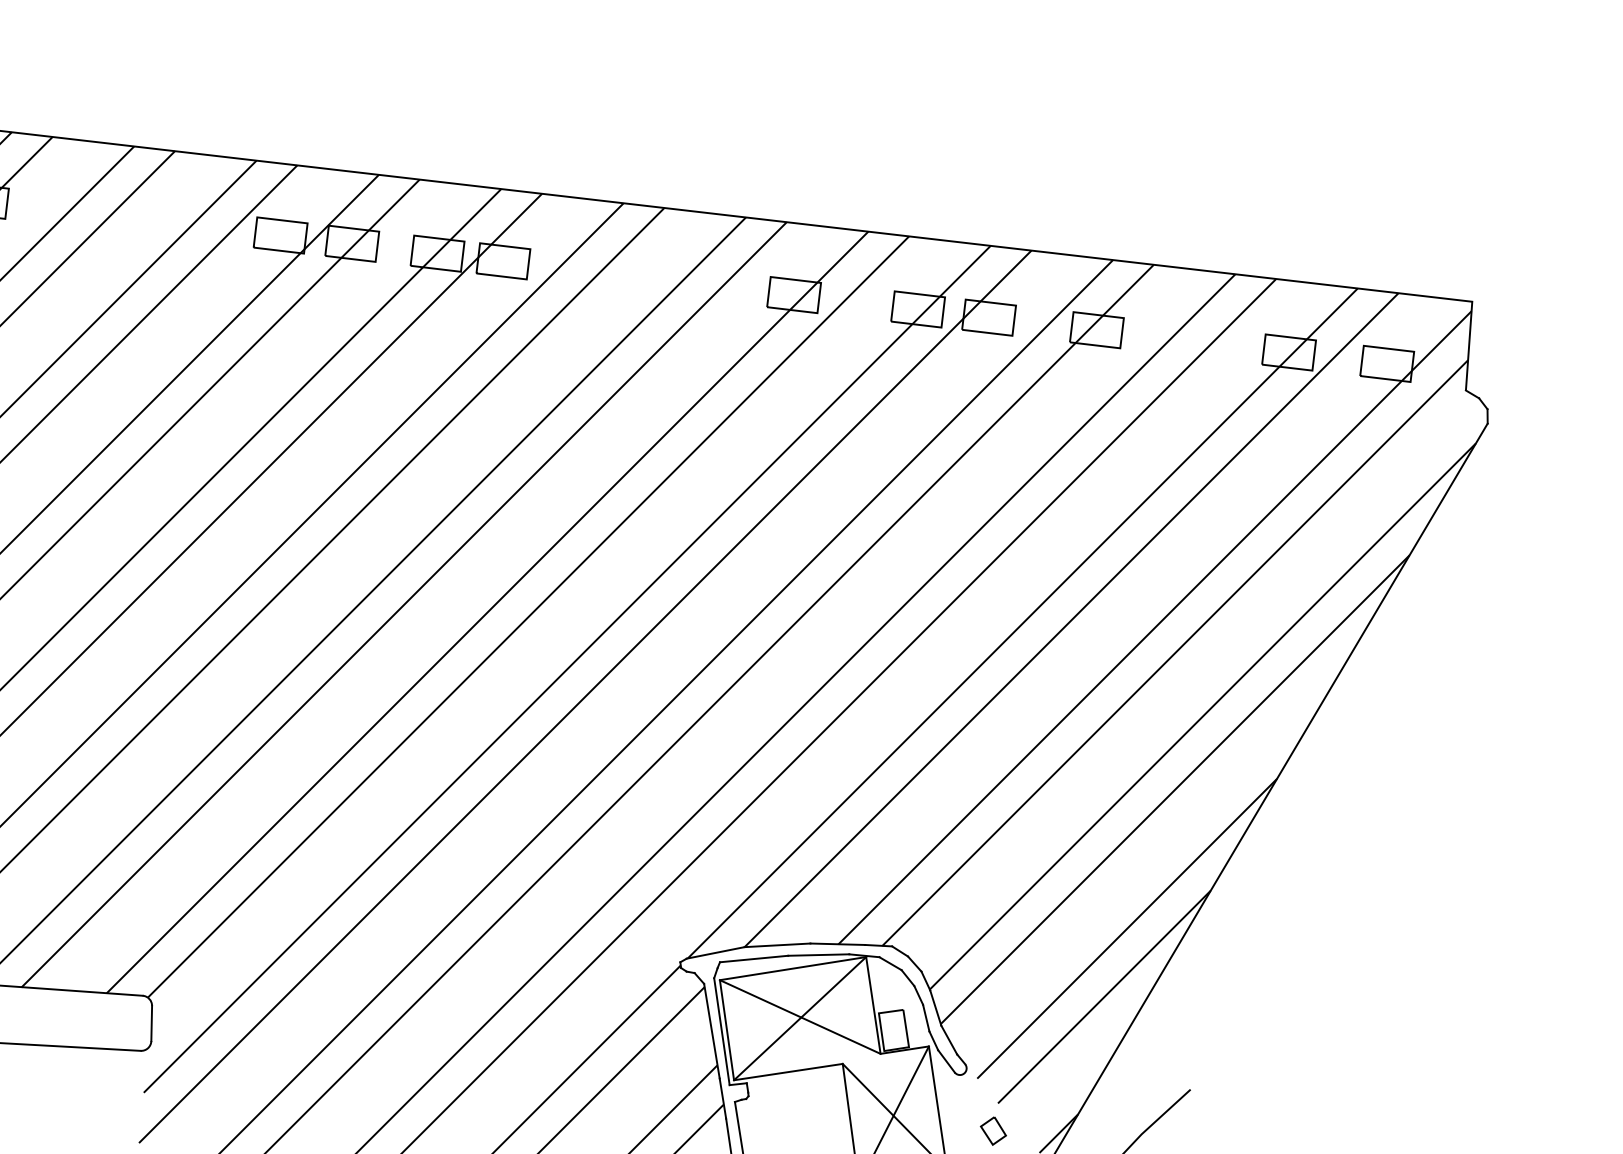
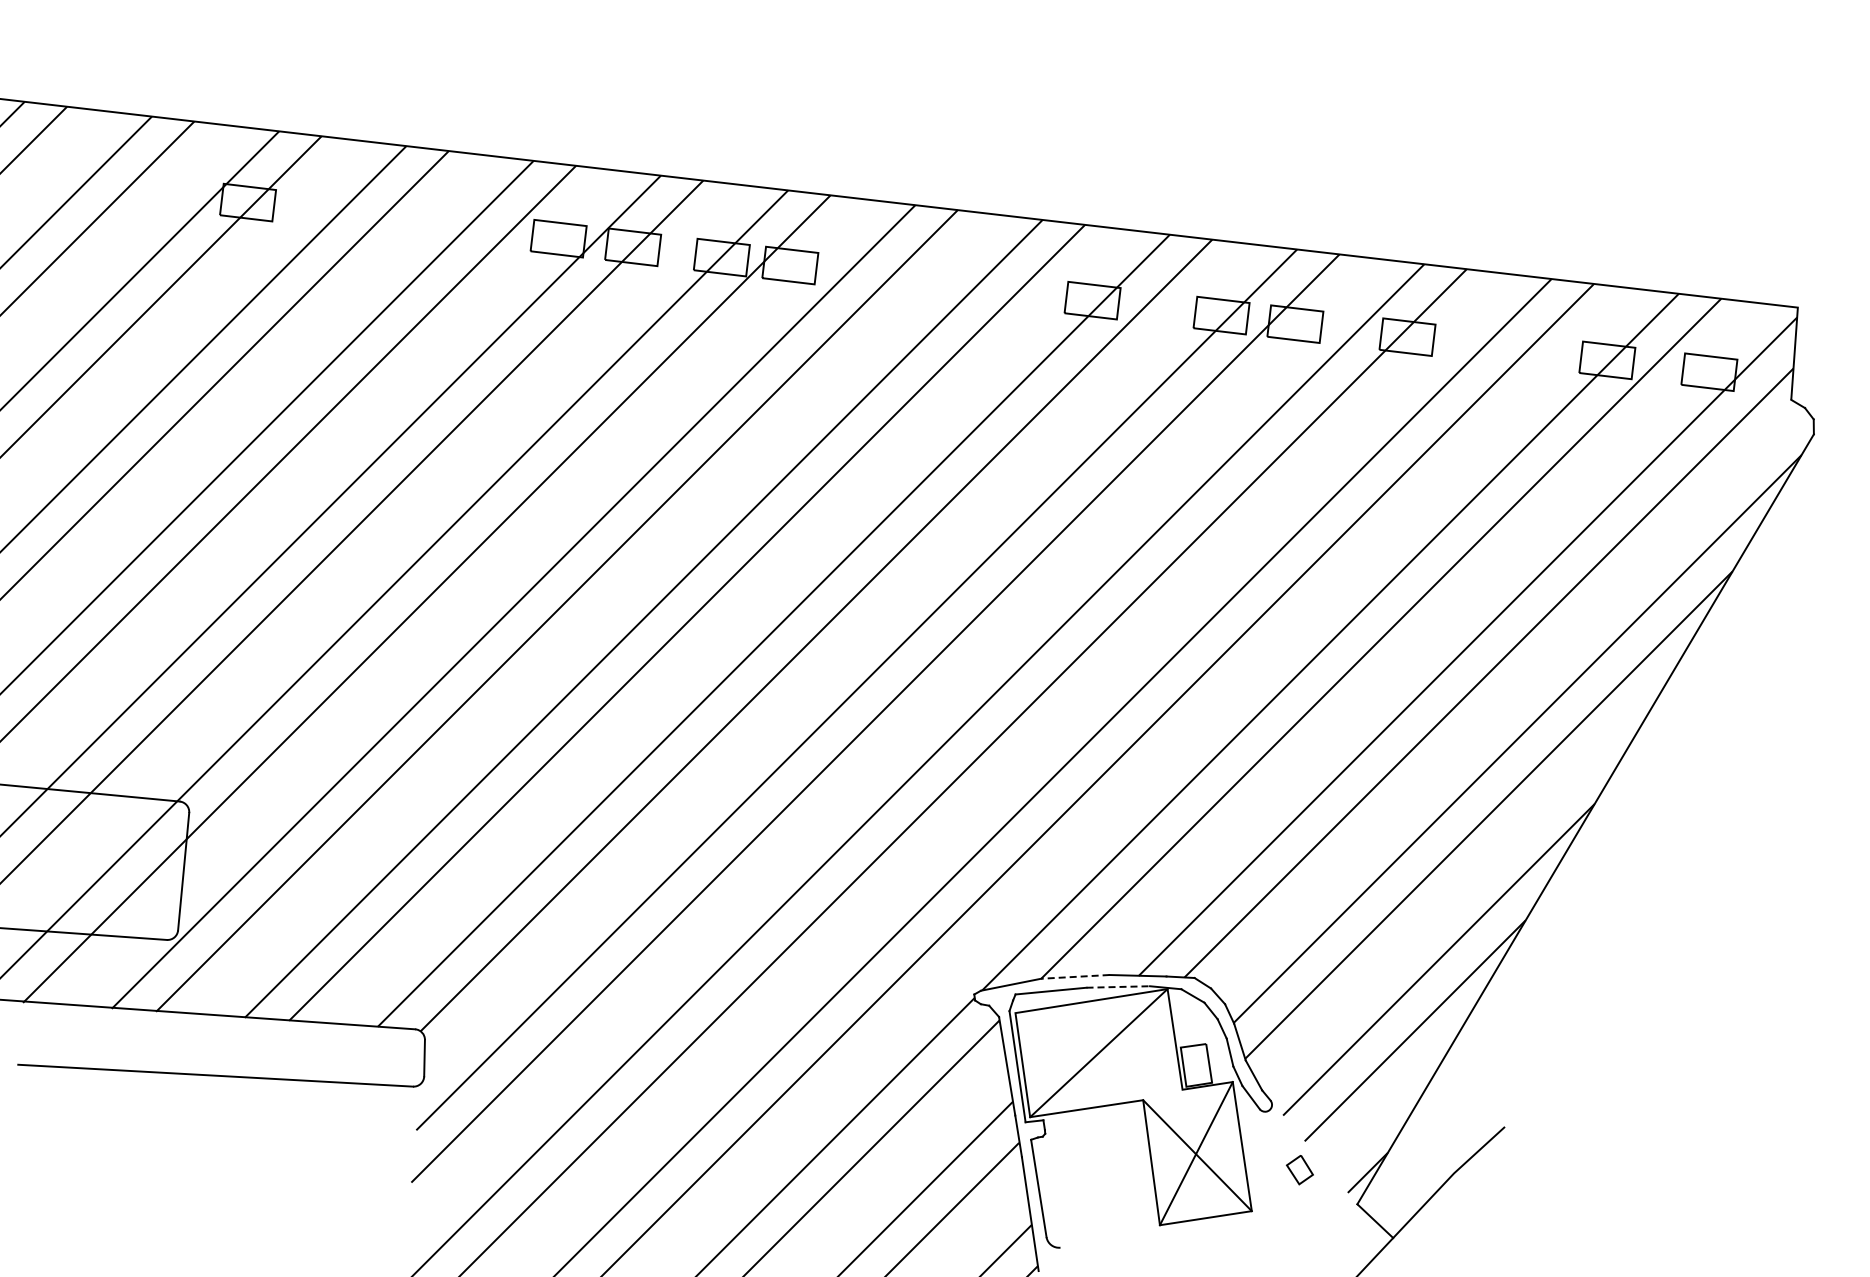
line: (776, 944) -> (1074, 976), solid -> dashed
line: (818, 954) -> (1118, 986), solid -> dashed
line: (799, 1017) -> (1098, 1051), removed

